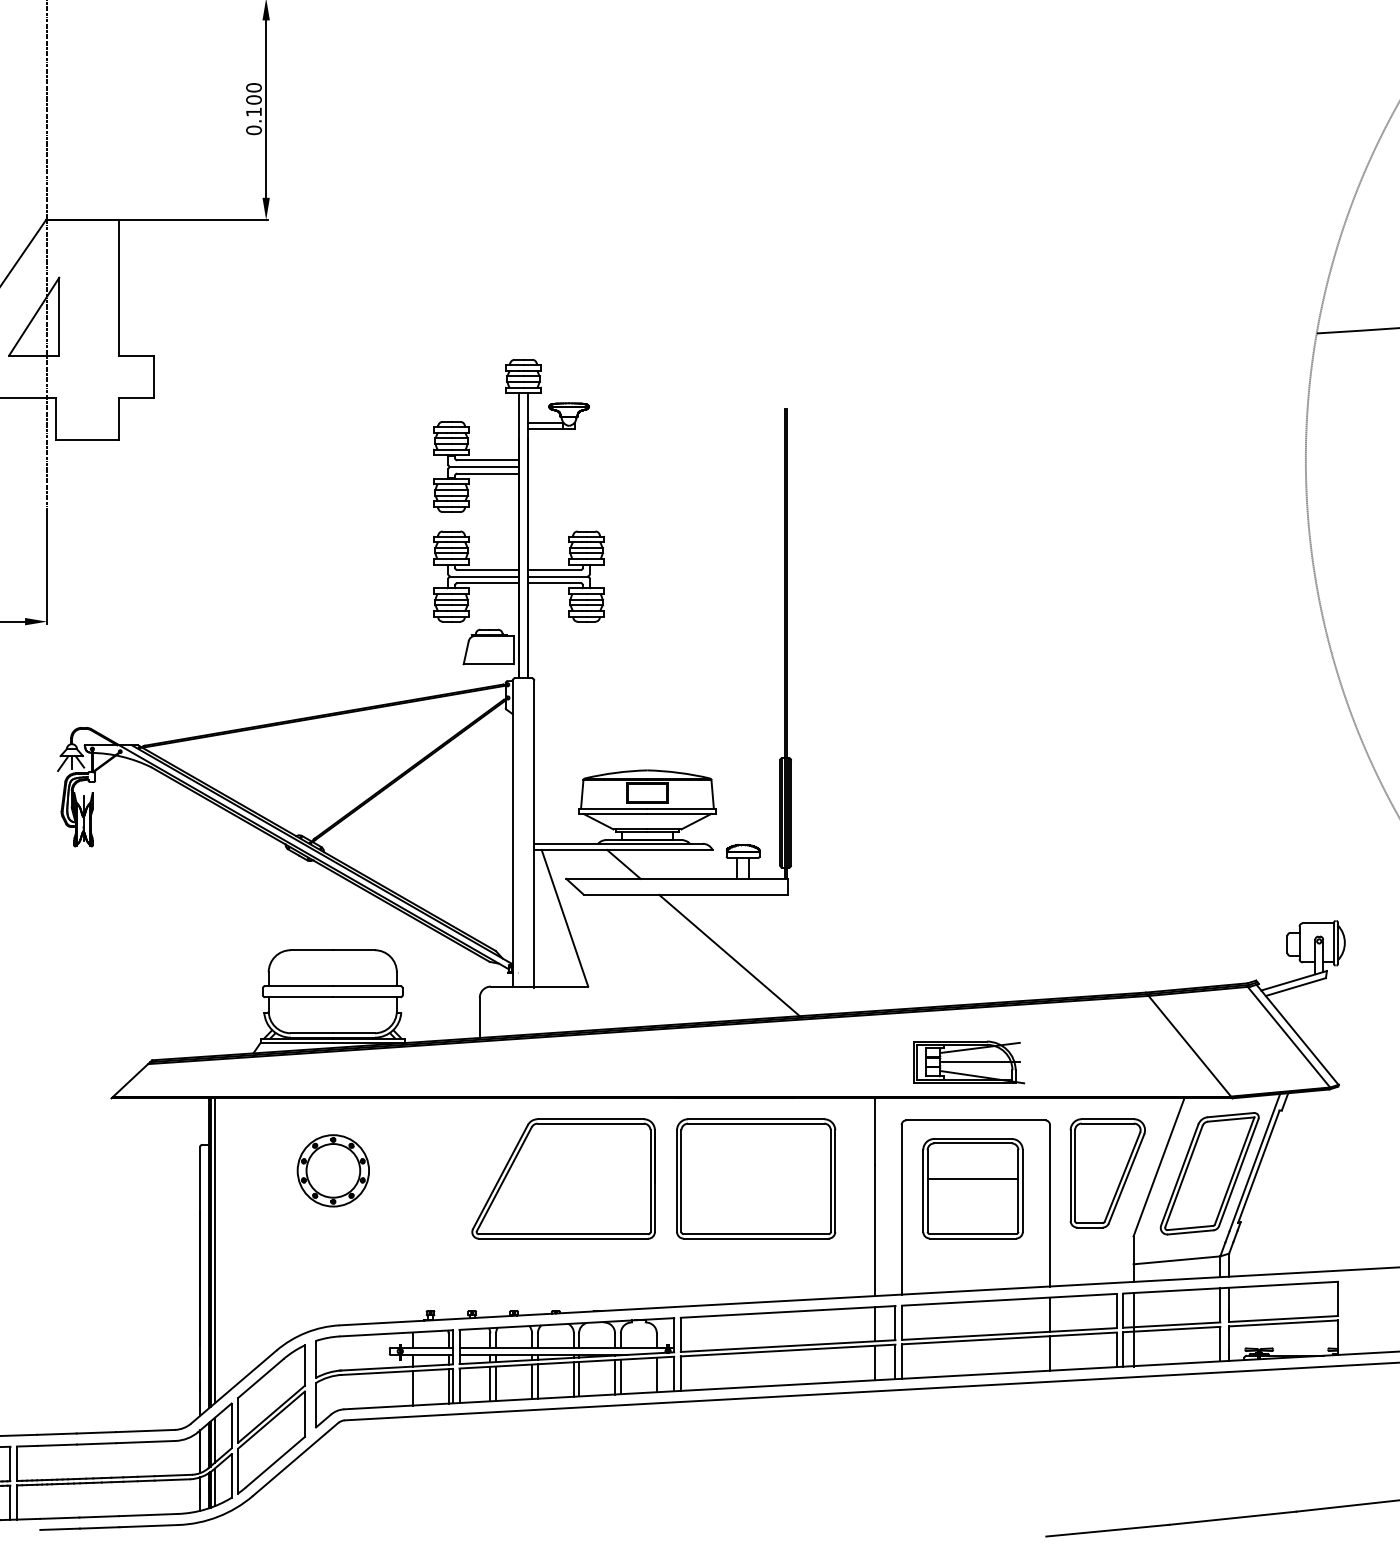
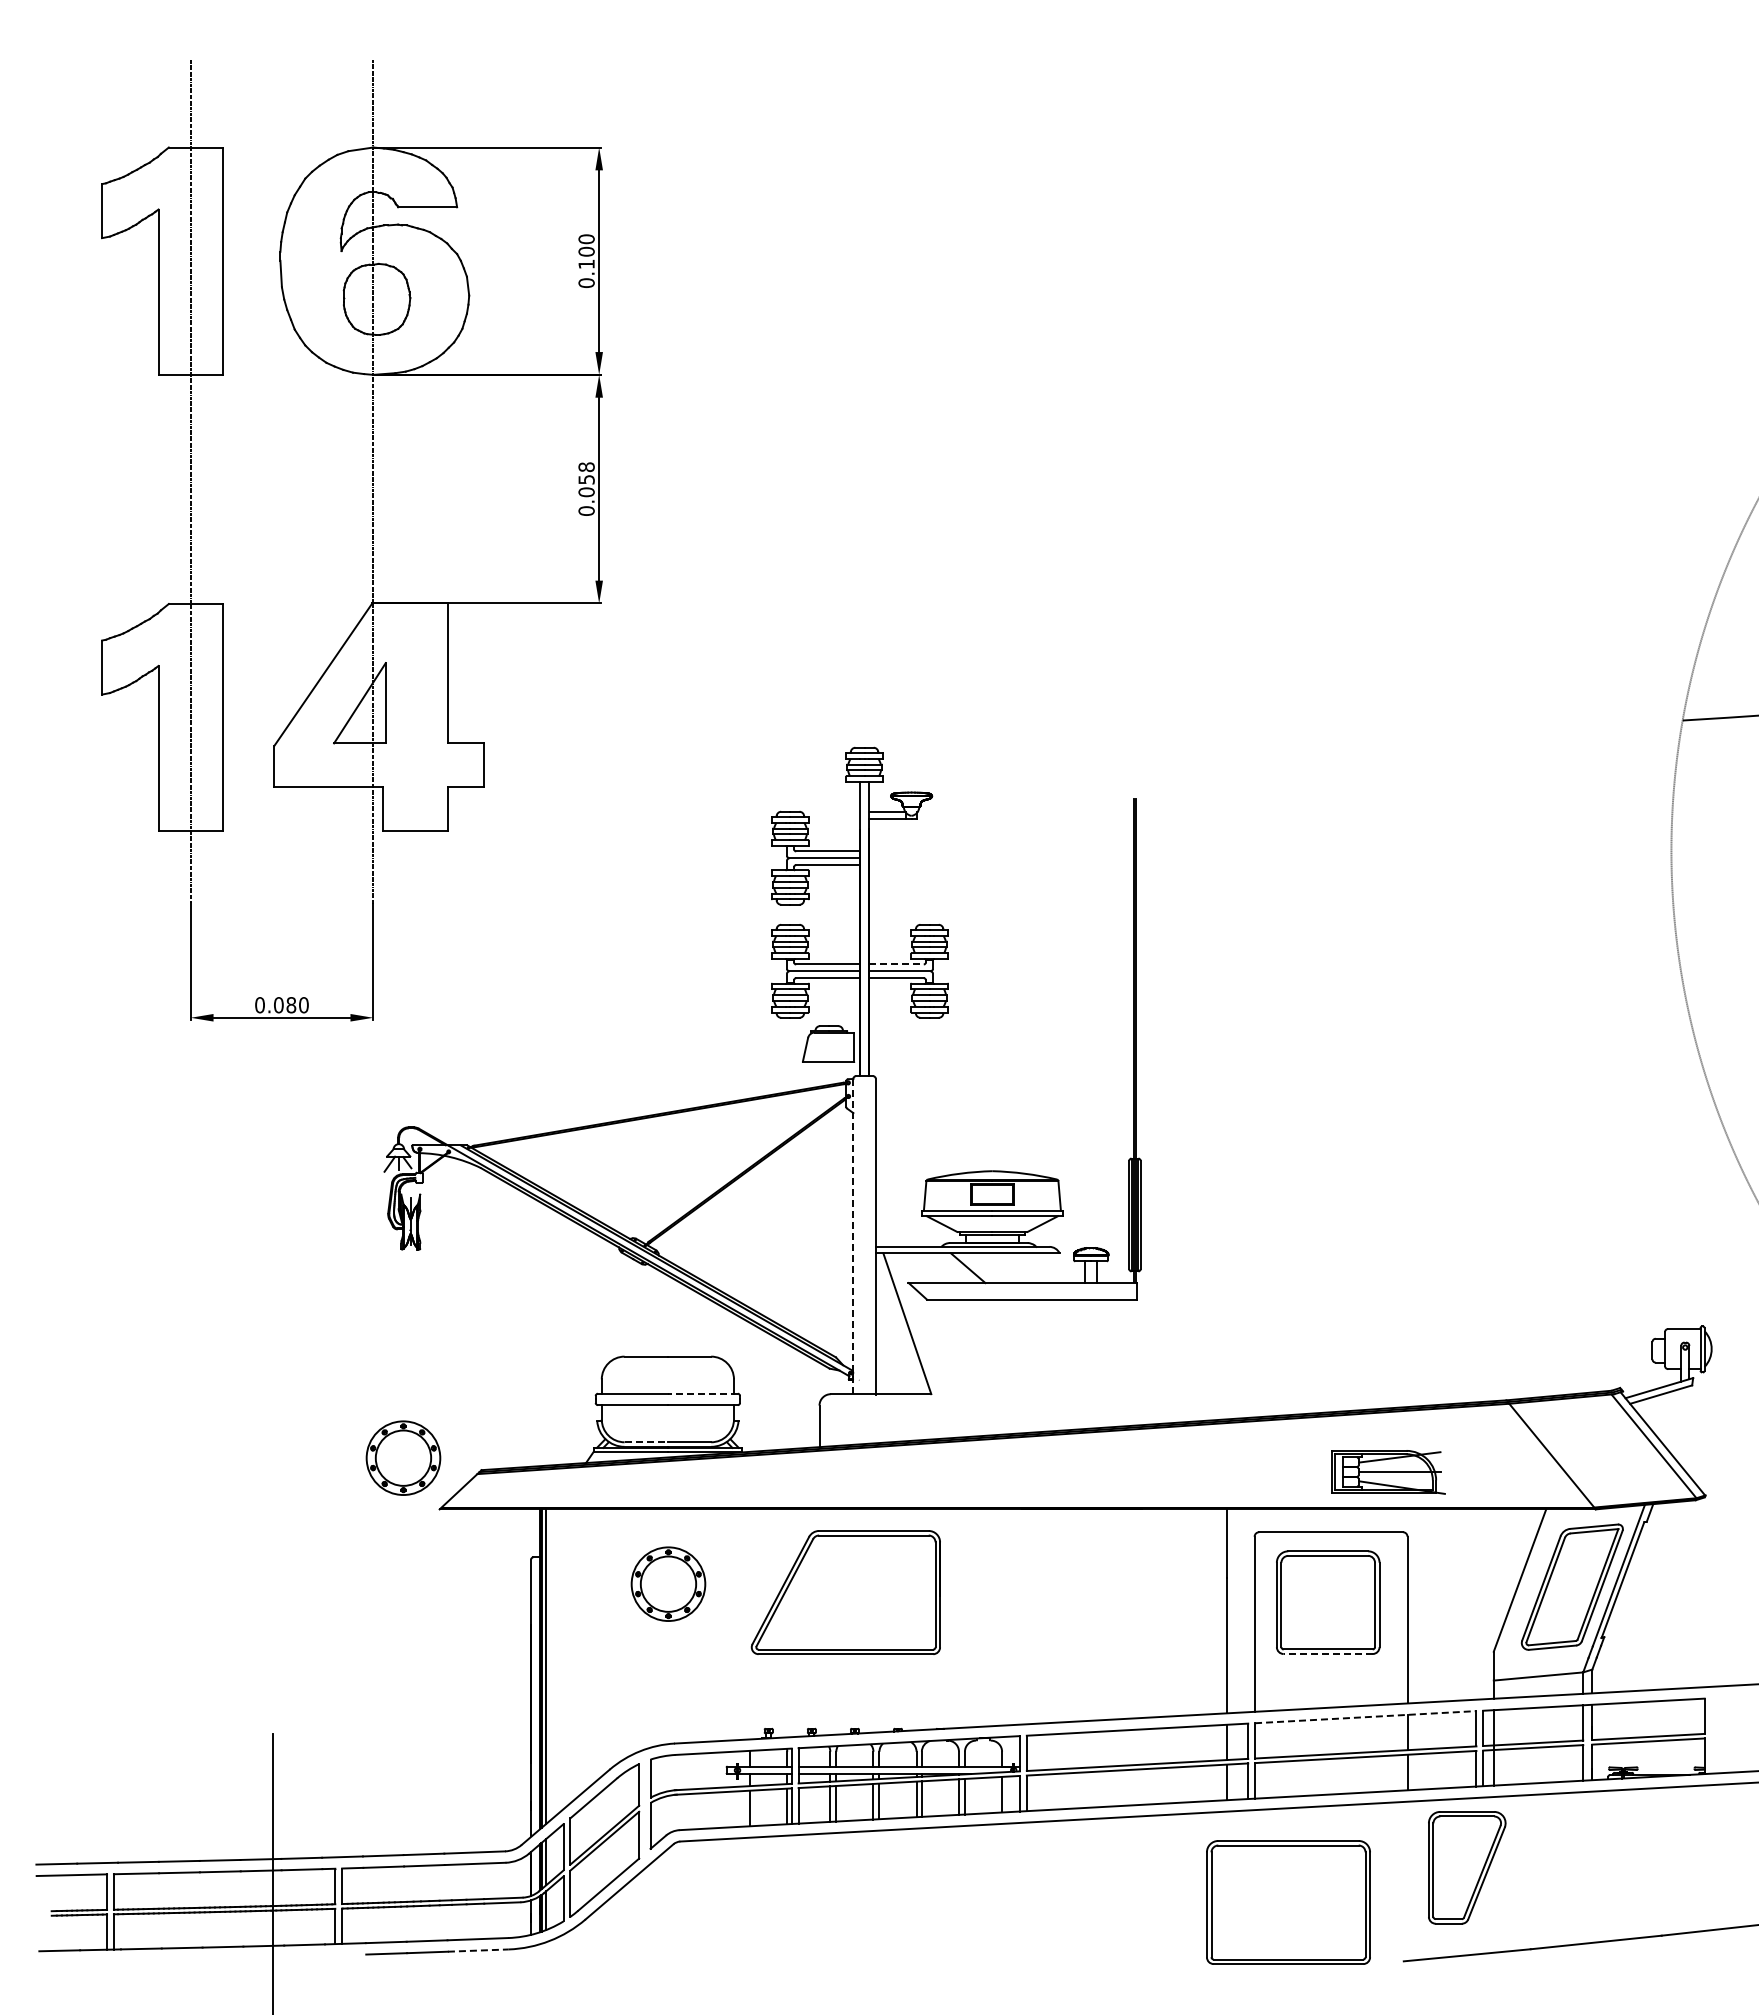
text: (253, 99) -> (586, 479), 0.100 -> 0.058
line: (554, 569) -> (896, 964), solid -> dashed
line: (512, 833) -> (853, 1236), solid -> dashed
line: (729, 955) -> (1077, 1362), removed
line: (366, 985) -> (702, 1393), solid -> dashed
line: (312, 1033) -> (646, 1442), solid -> dashed
part: (76, 1048) -> (403, 1457), added
part: (969, 1062) -> (1388, 1472), moved
part: (1108, 1173) -> (1467, 1867), moved
part: (563, 1178) -> (845, 1592), moved
part: (756, 1178) -> (1288, 1902), moved
line: (972, 1178) -> (1327, 1592), removed
line: (973, 1239) -> (1328, 1654), solid -> dashed
line: (1009, 1300) -> (1365, 1717), solid -> dashed
line: (149, 1526) -> (478, 1950), solid -> dashed

